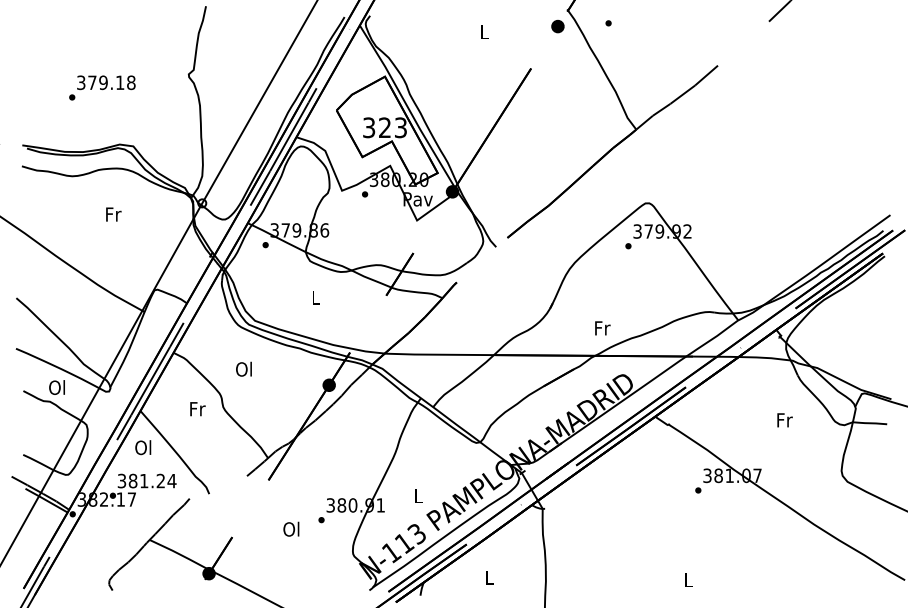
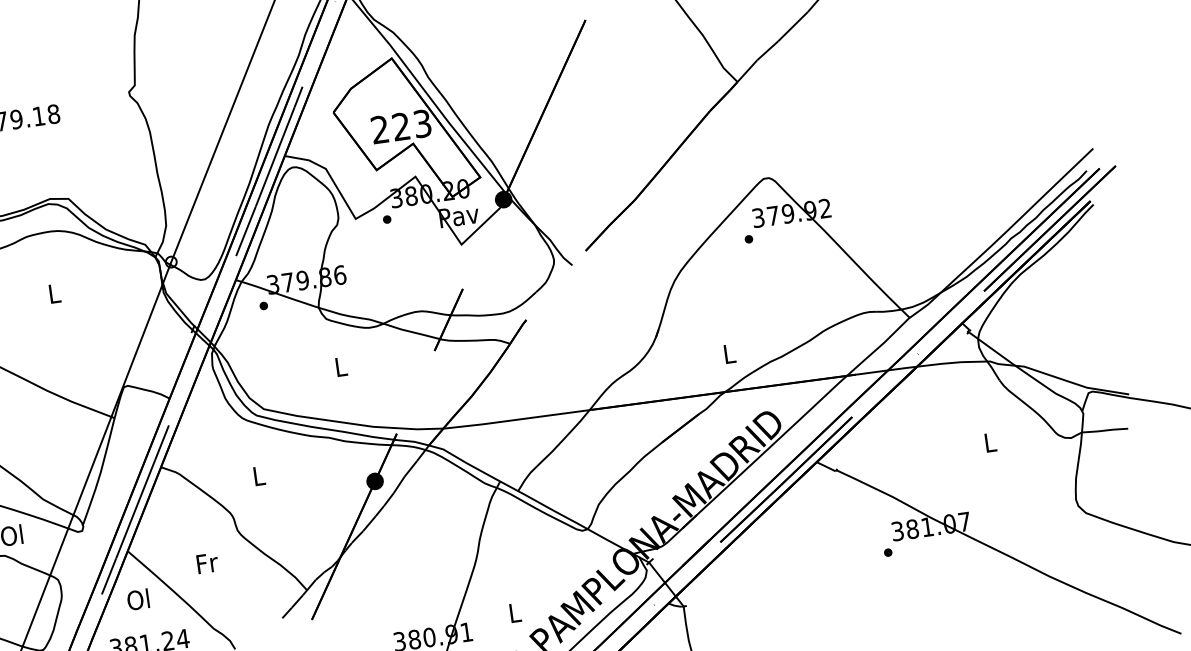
text: (369, 127) -> (380, 129), 323 -> 223
text: (113, 214) -> (54, 293), Fr -> L
text: (602, 328) -> (729, 354), Fr -> L
text: (243, 368) -> (257, 475), Ol -> L
text: (197, 409) -> (207, 563), moved
text: (784, 420) -> (990, 442), Fr -> L

